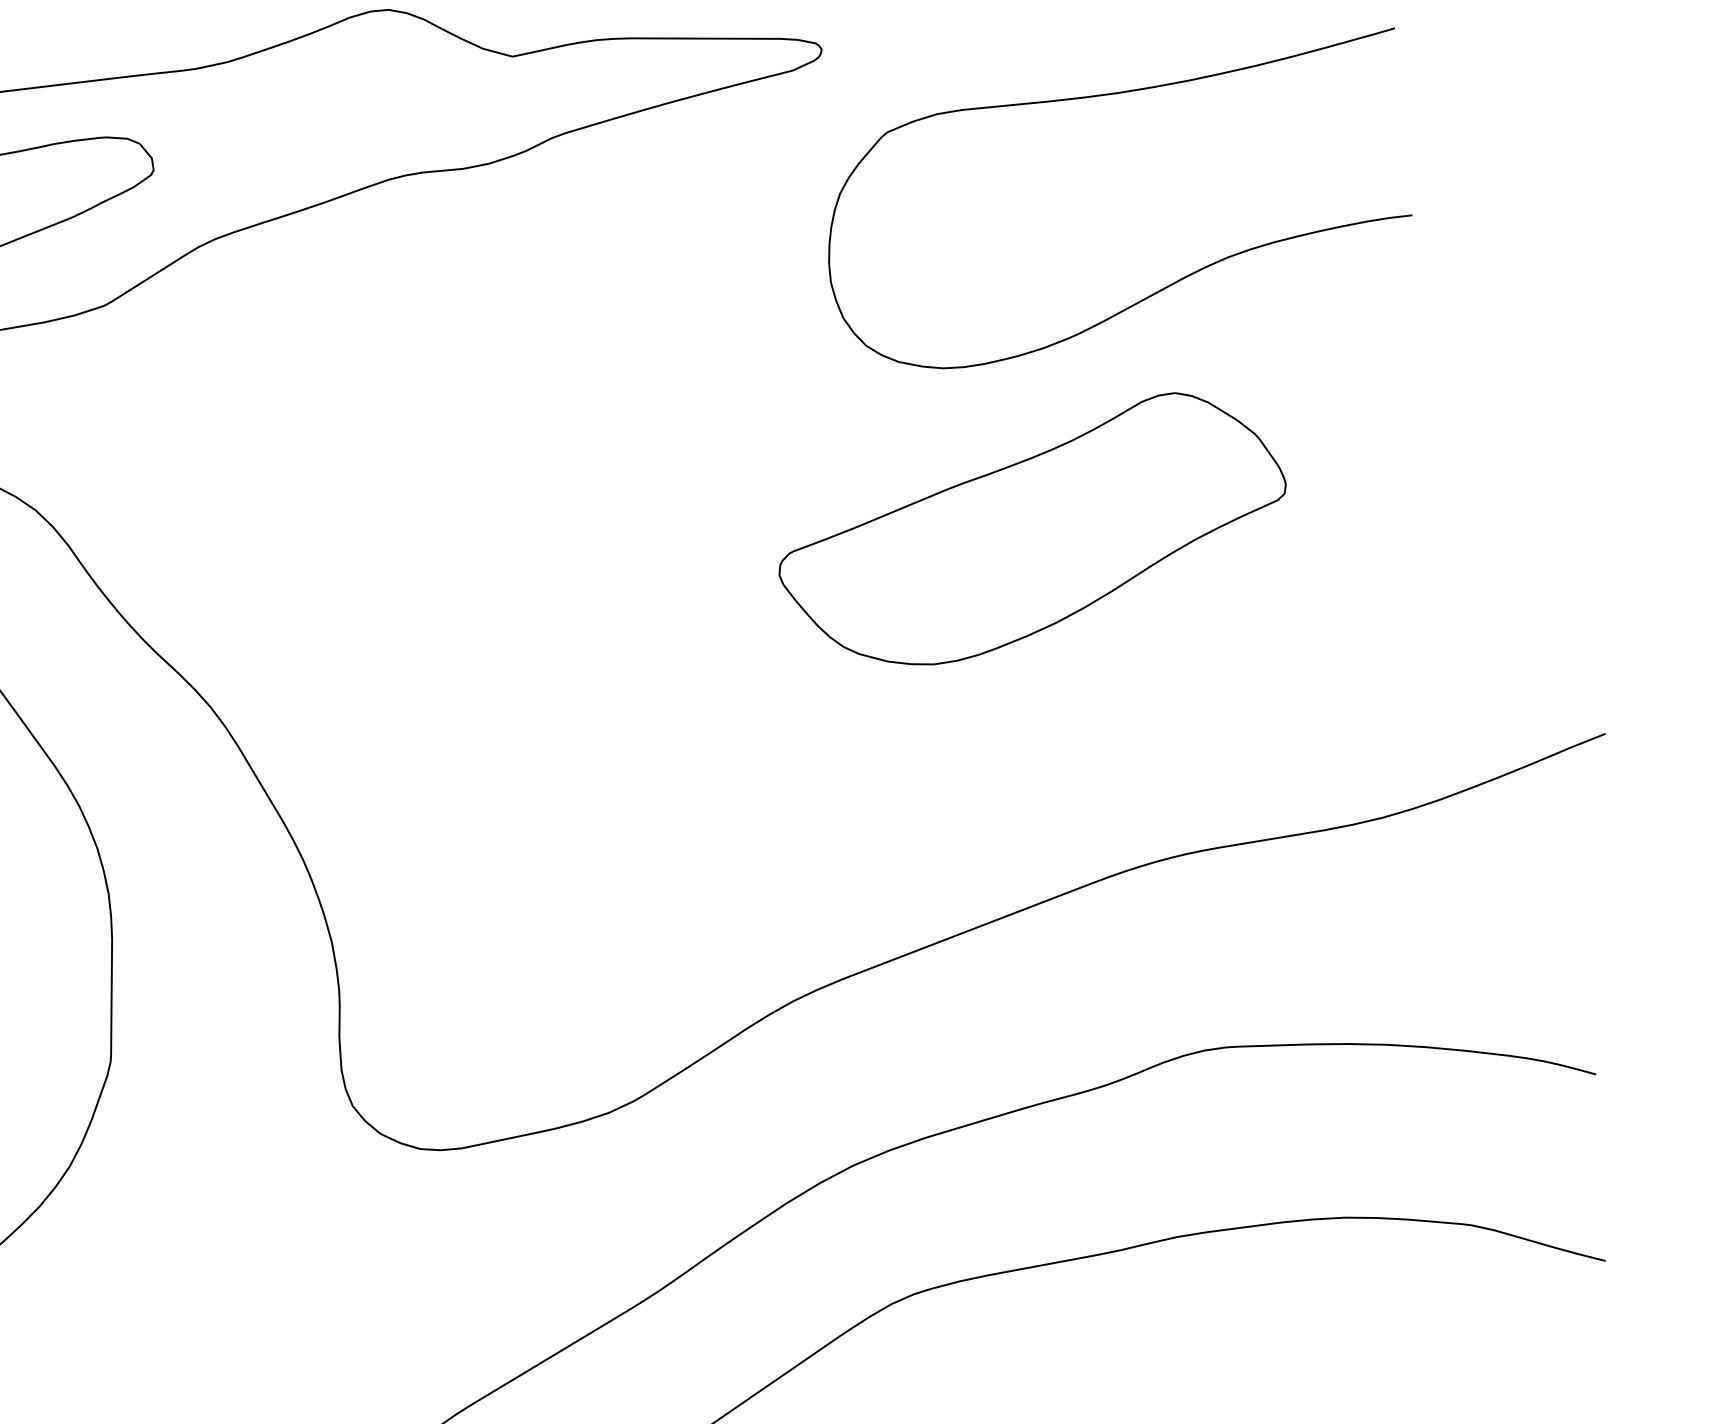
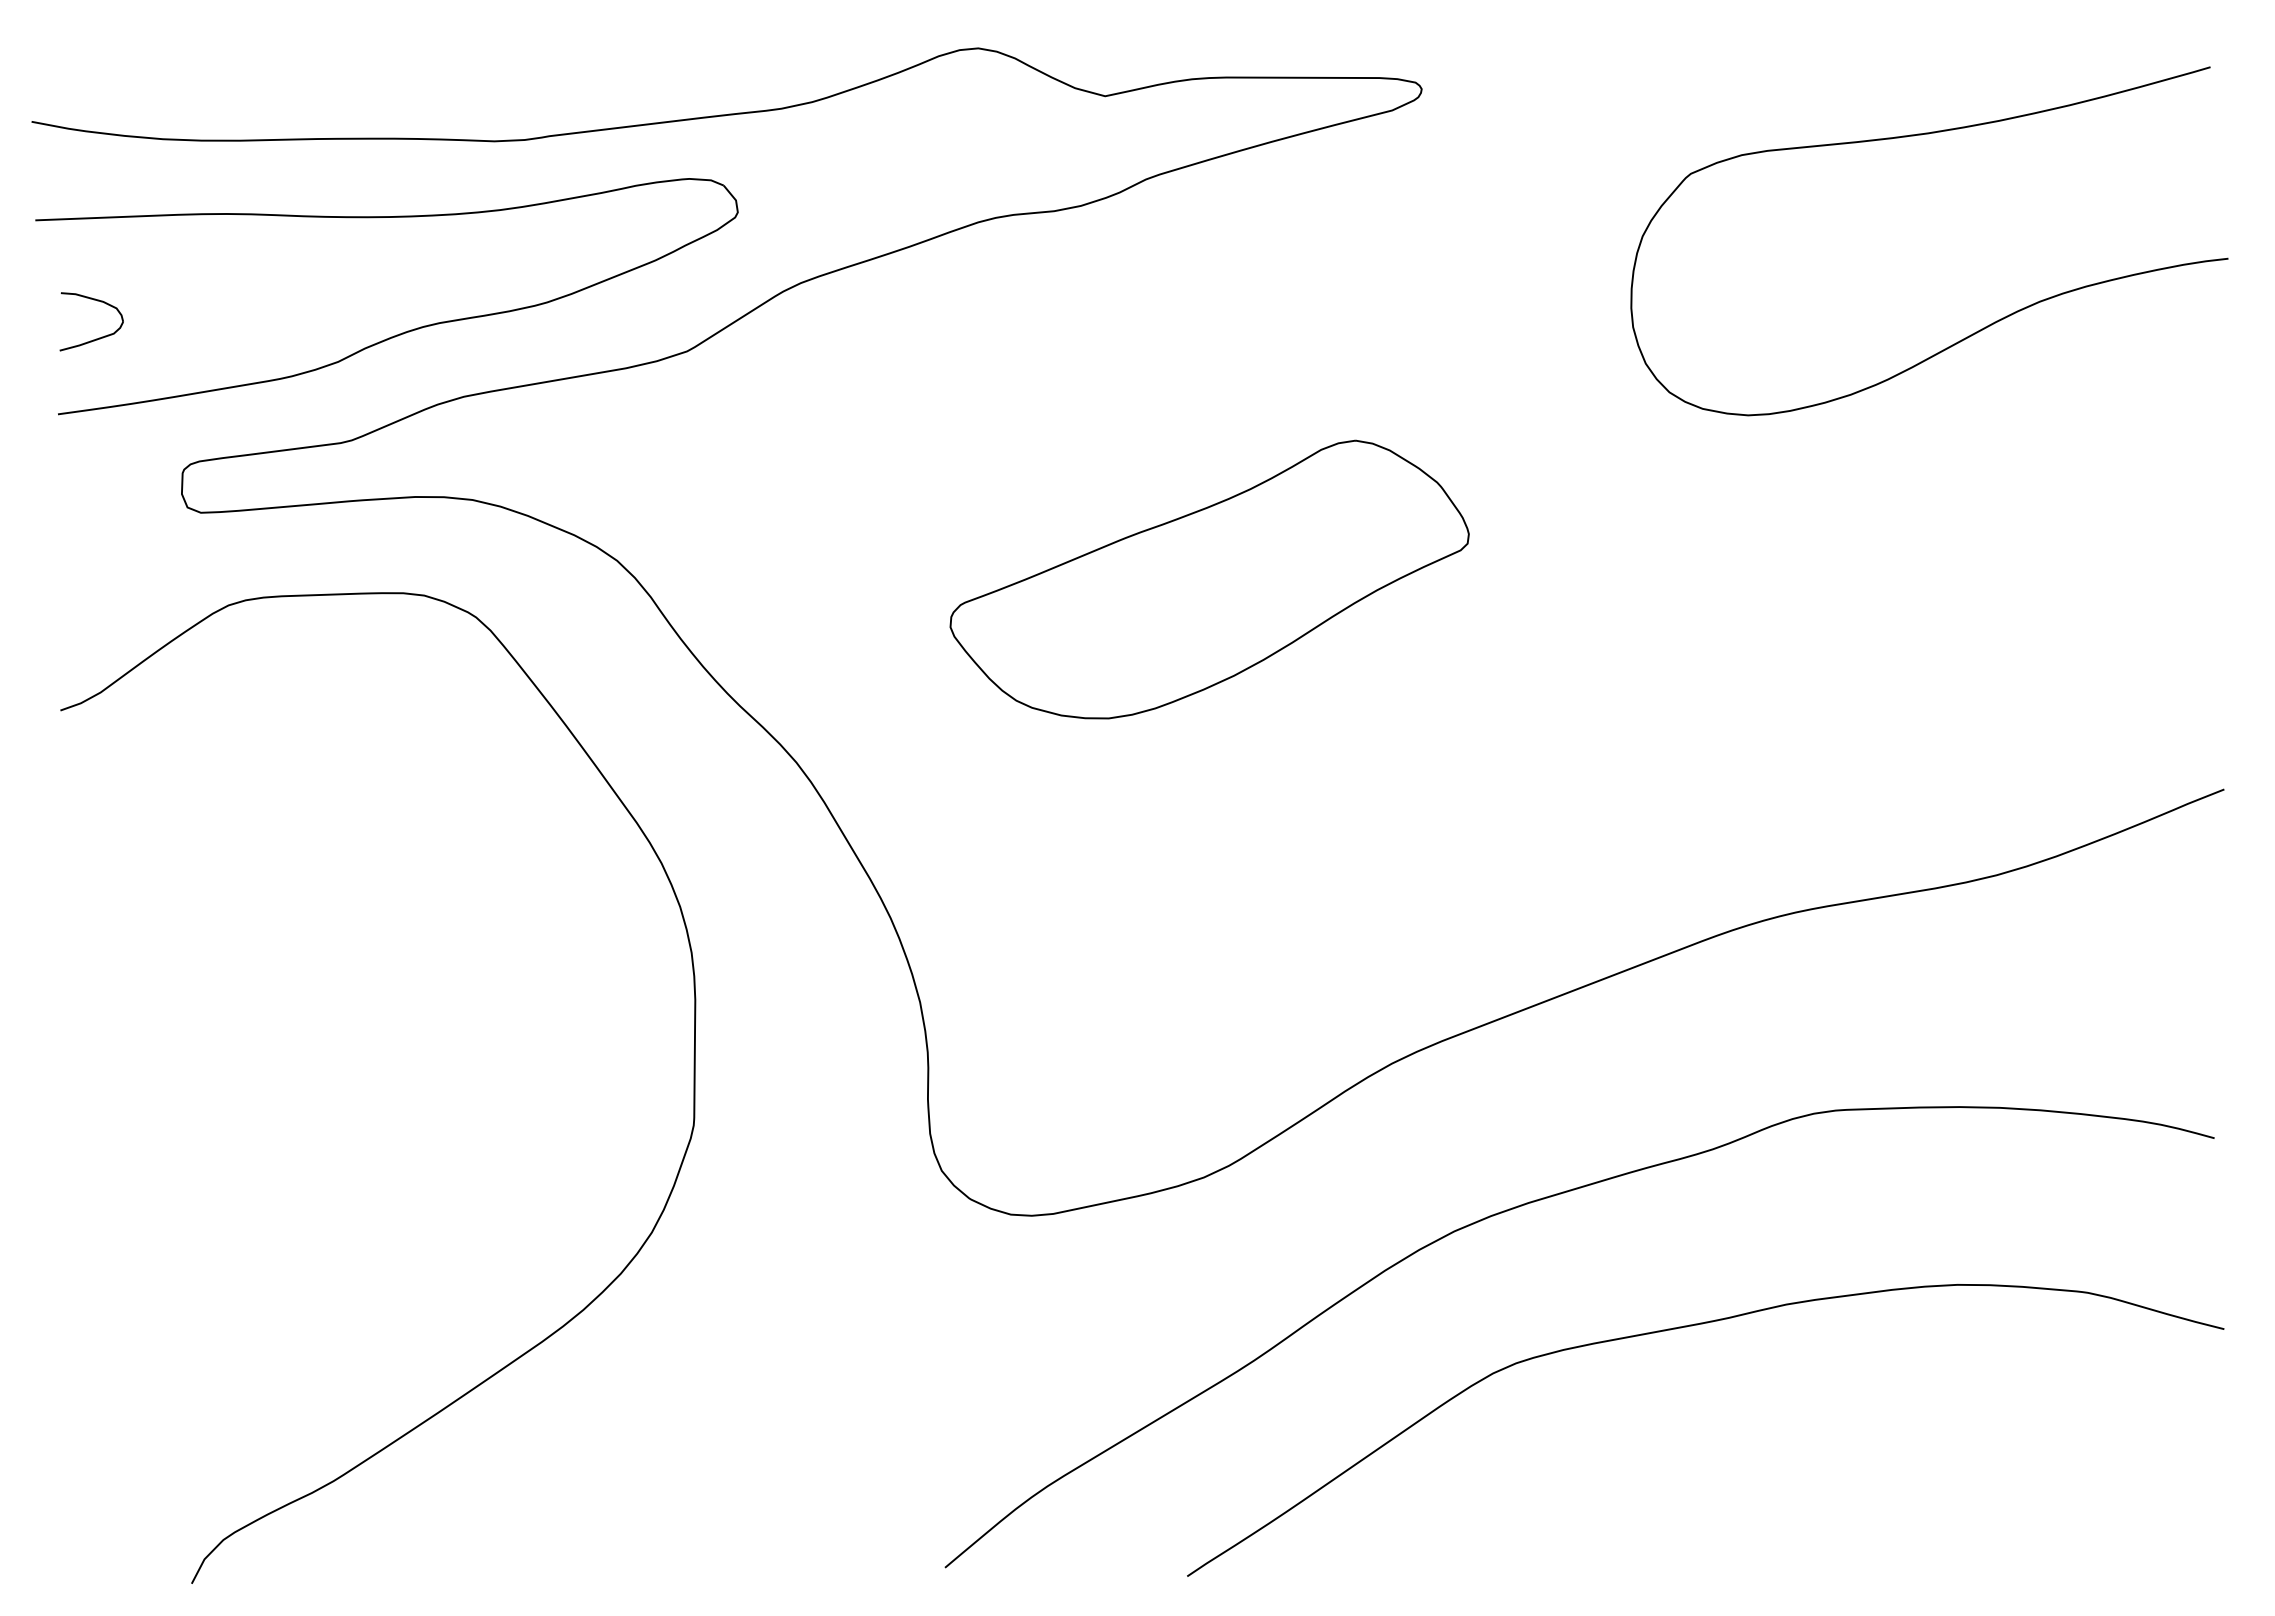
curve: (1171, 283) -> (1981, 328), moved
part: (1032, 528) -> (1209, 579), moved

